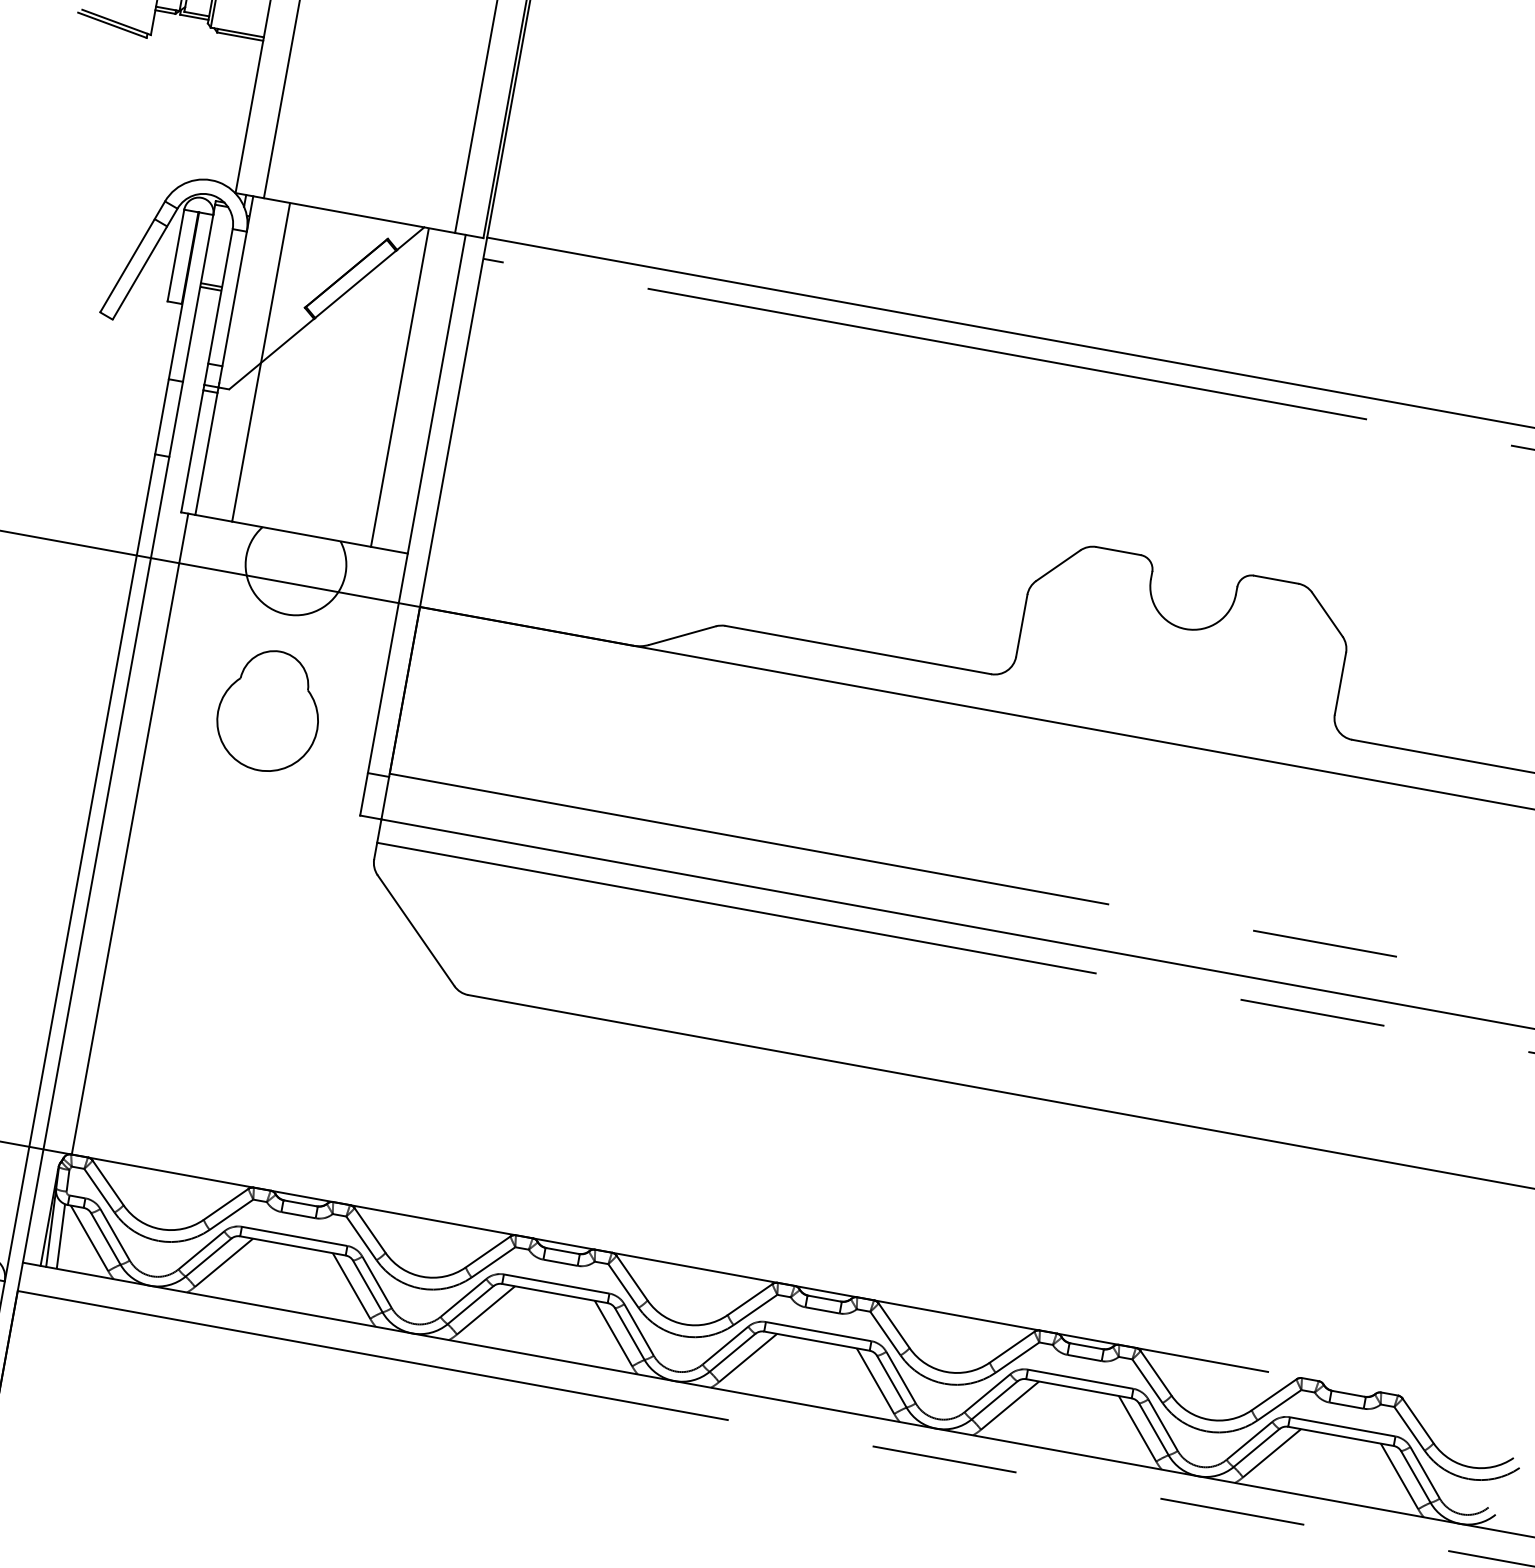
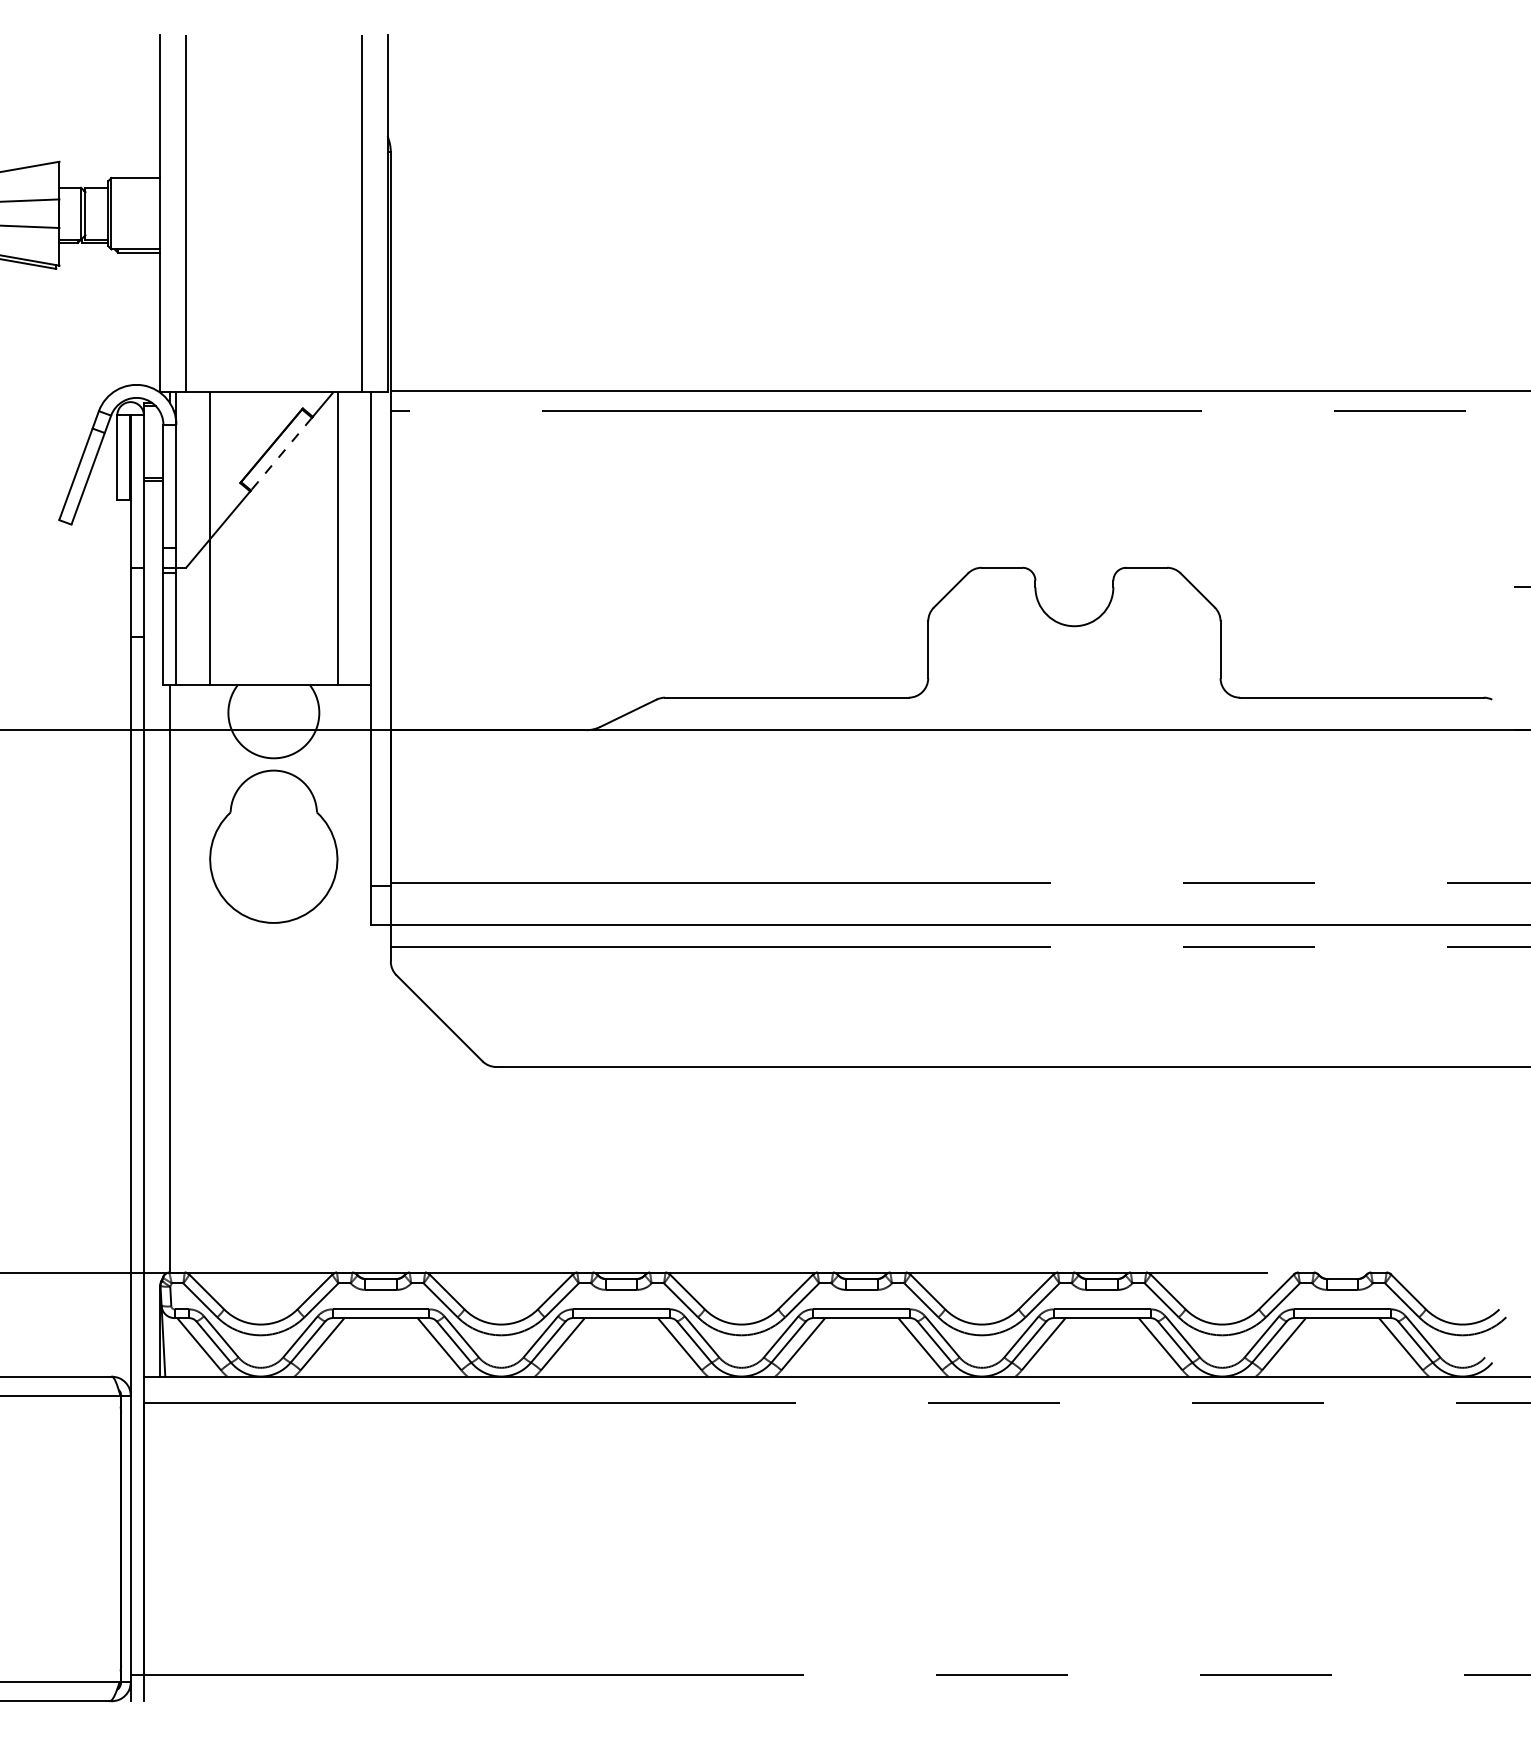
line: (355, 284) -> (281, 454), solid -> dashed
part: (269, 710) -> (273, 846), size x1.4
line: (61, 1235) -> (173, 1346), removed

